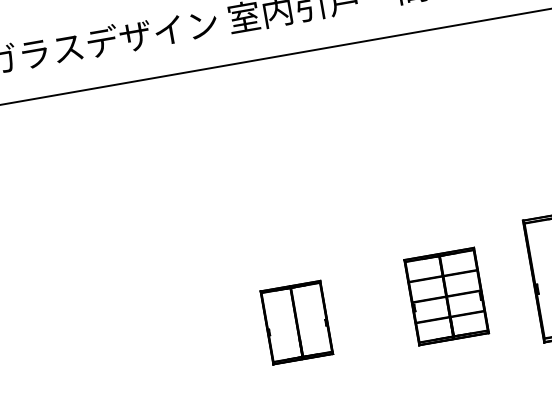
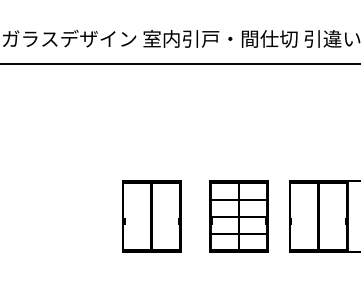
part: (445, 296) -> (238, 216), size x1.43
part: (296, 322) -> (151, 216), size x1.67

